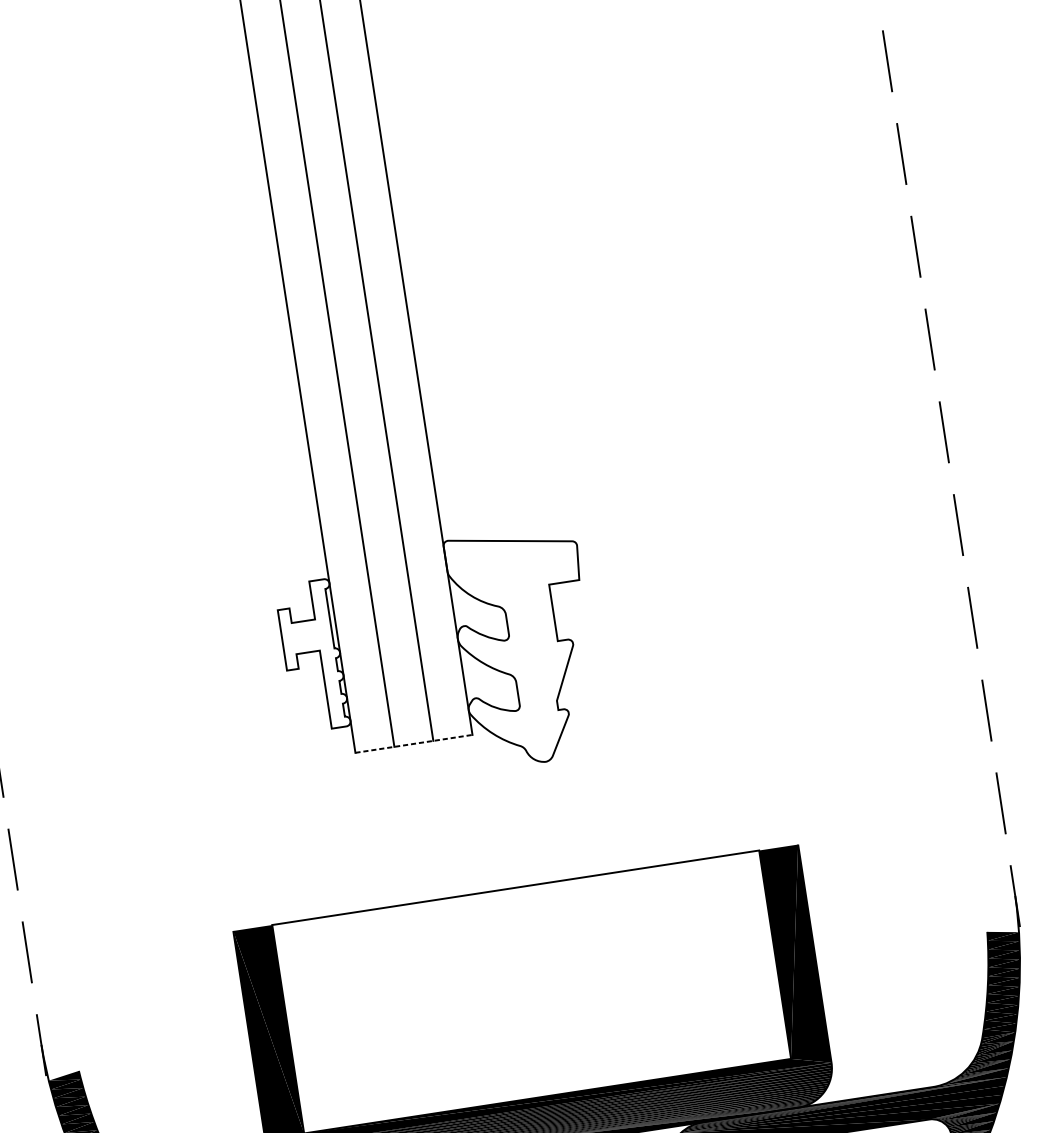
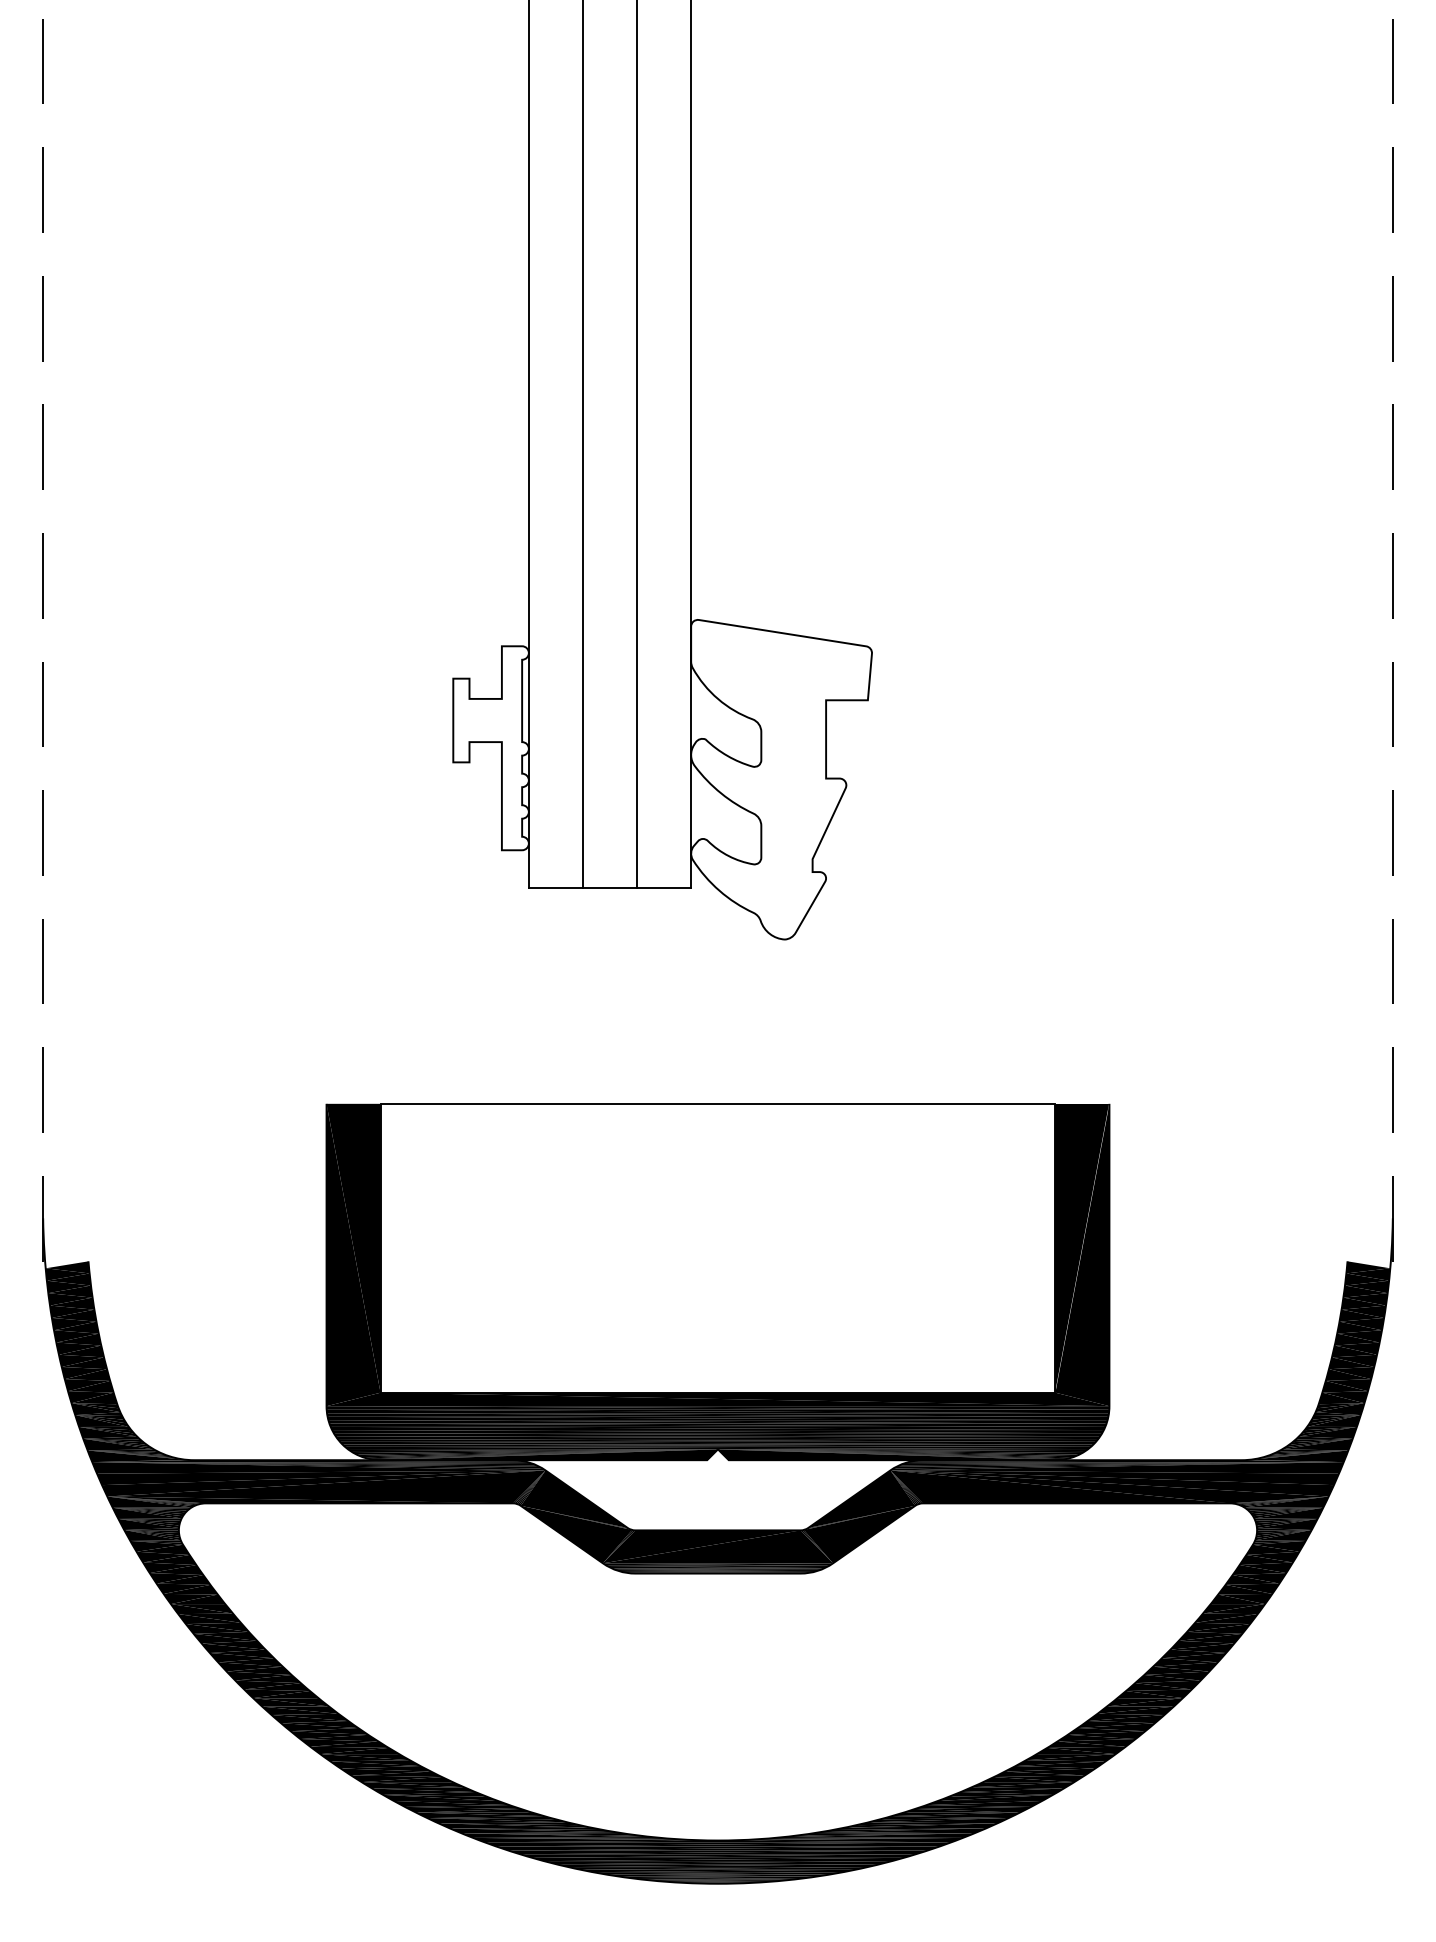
line: (413, 743) -> (609, 887), dashed -> solid

